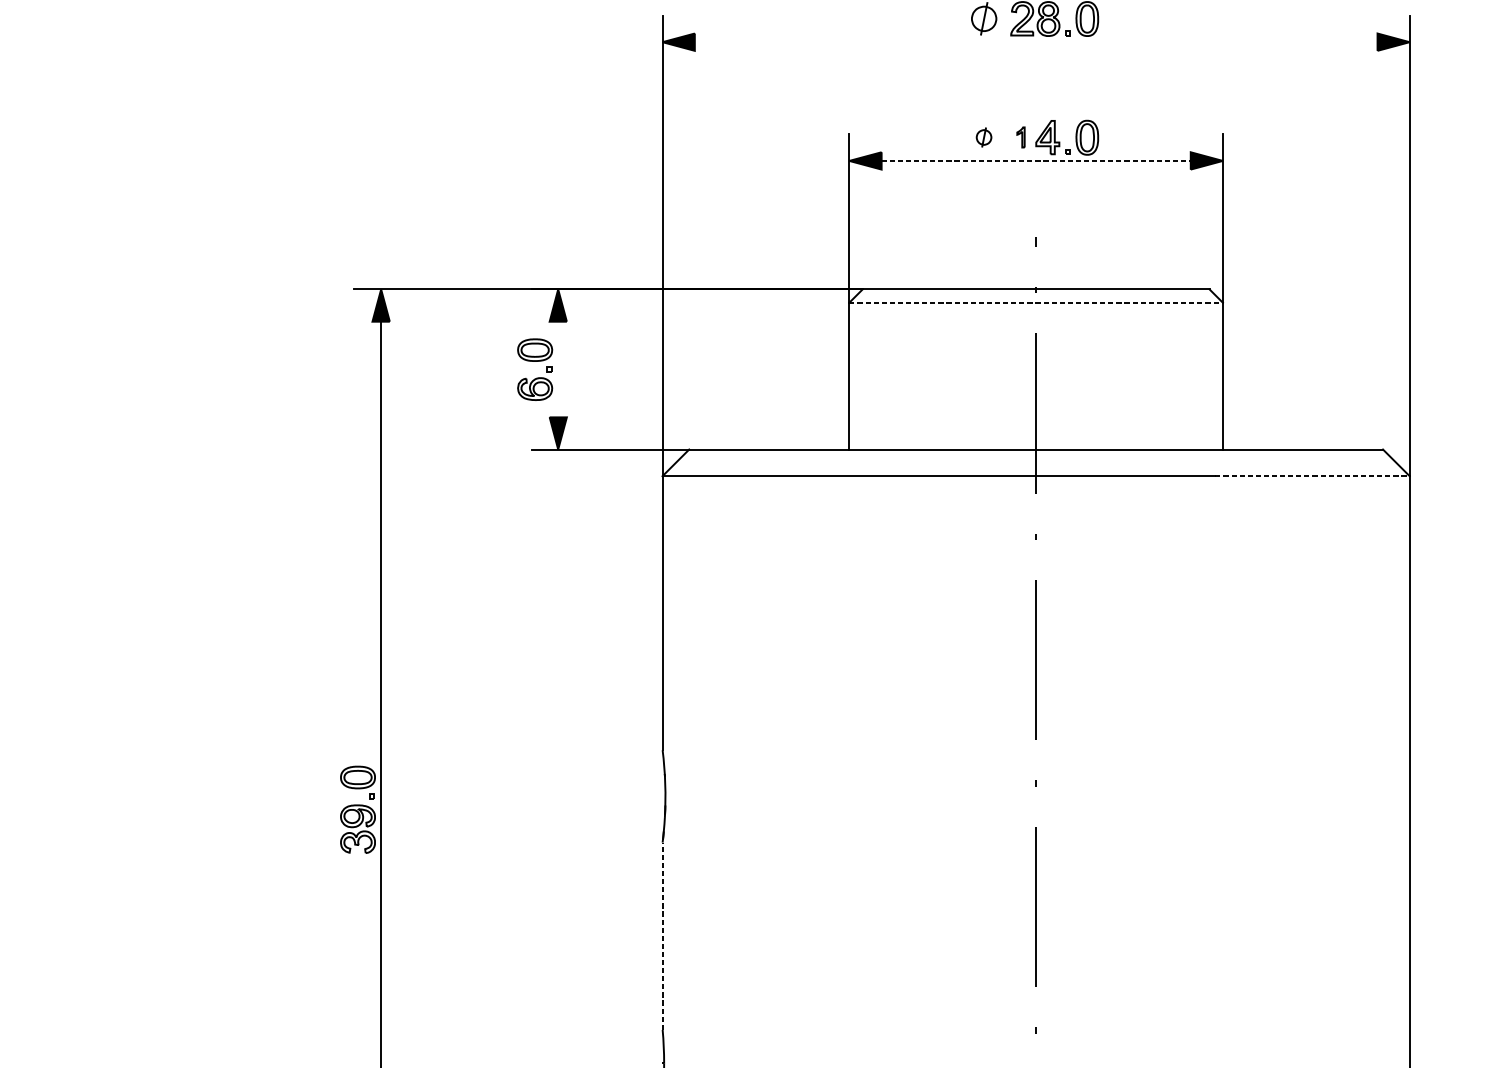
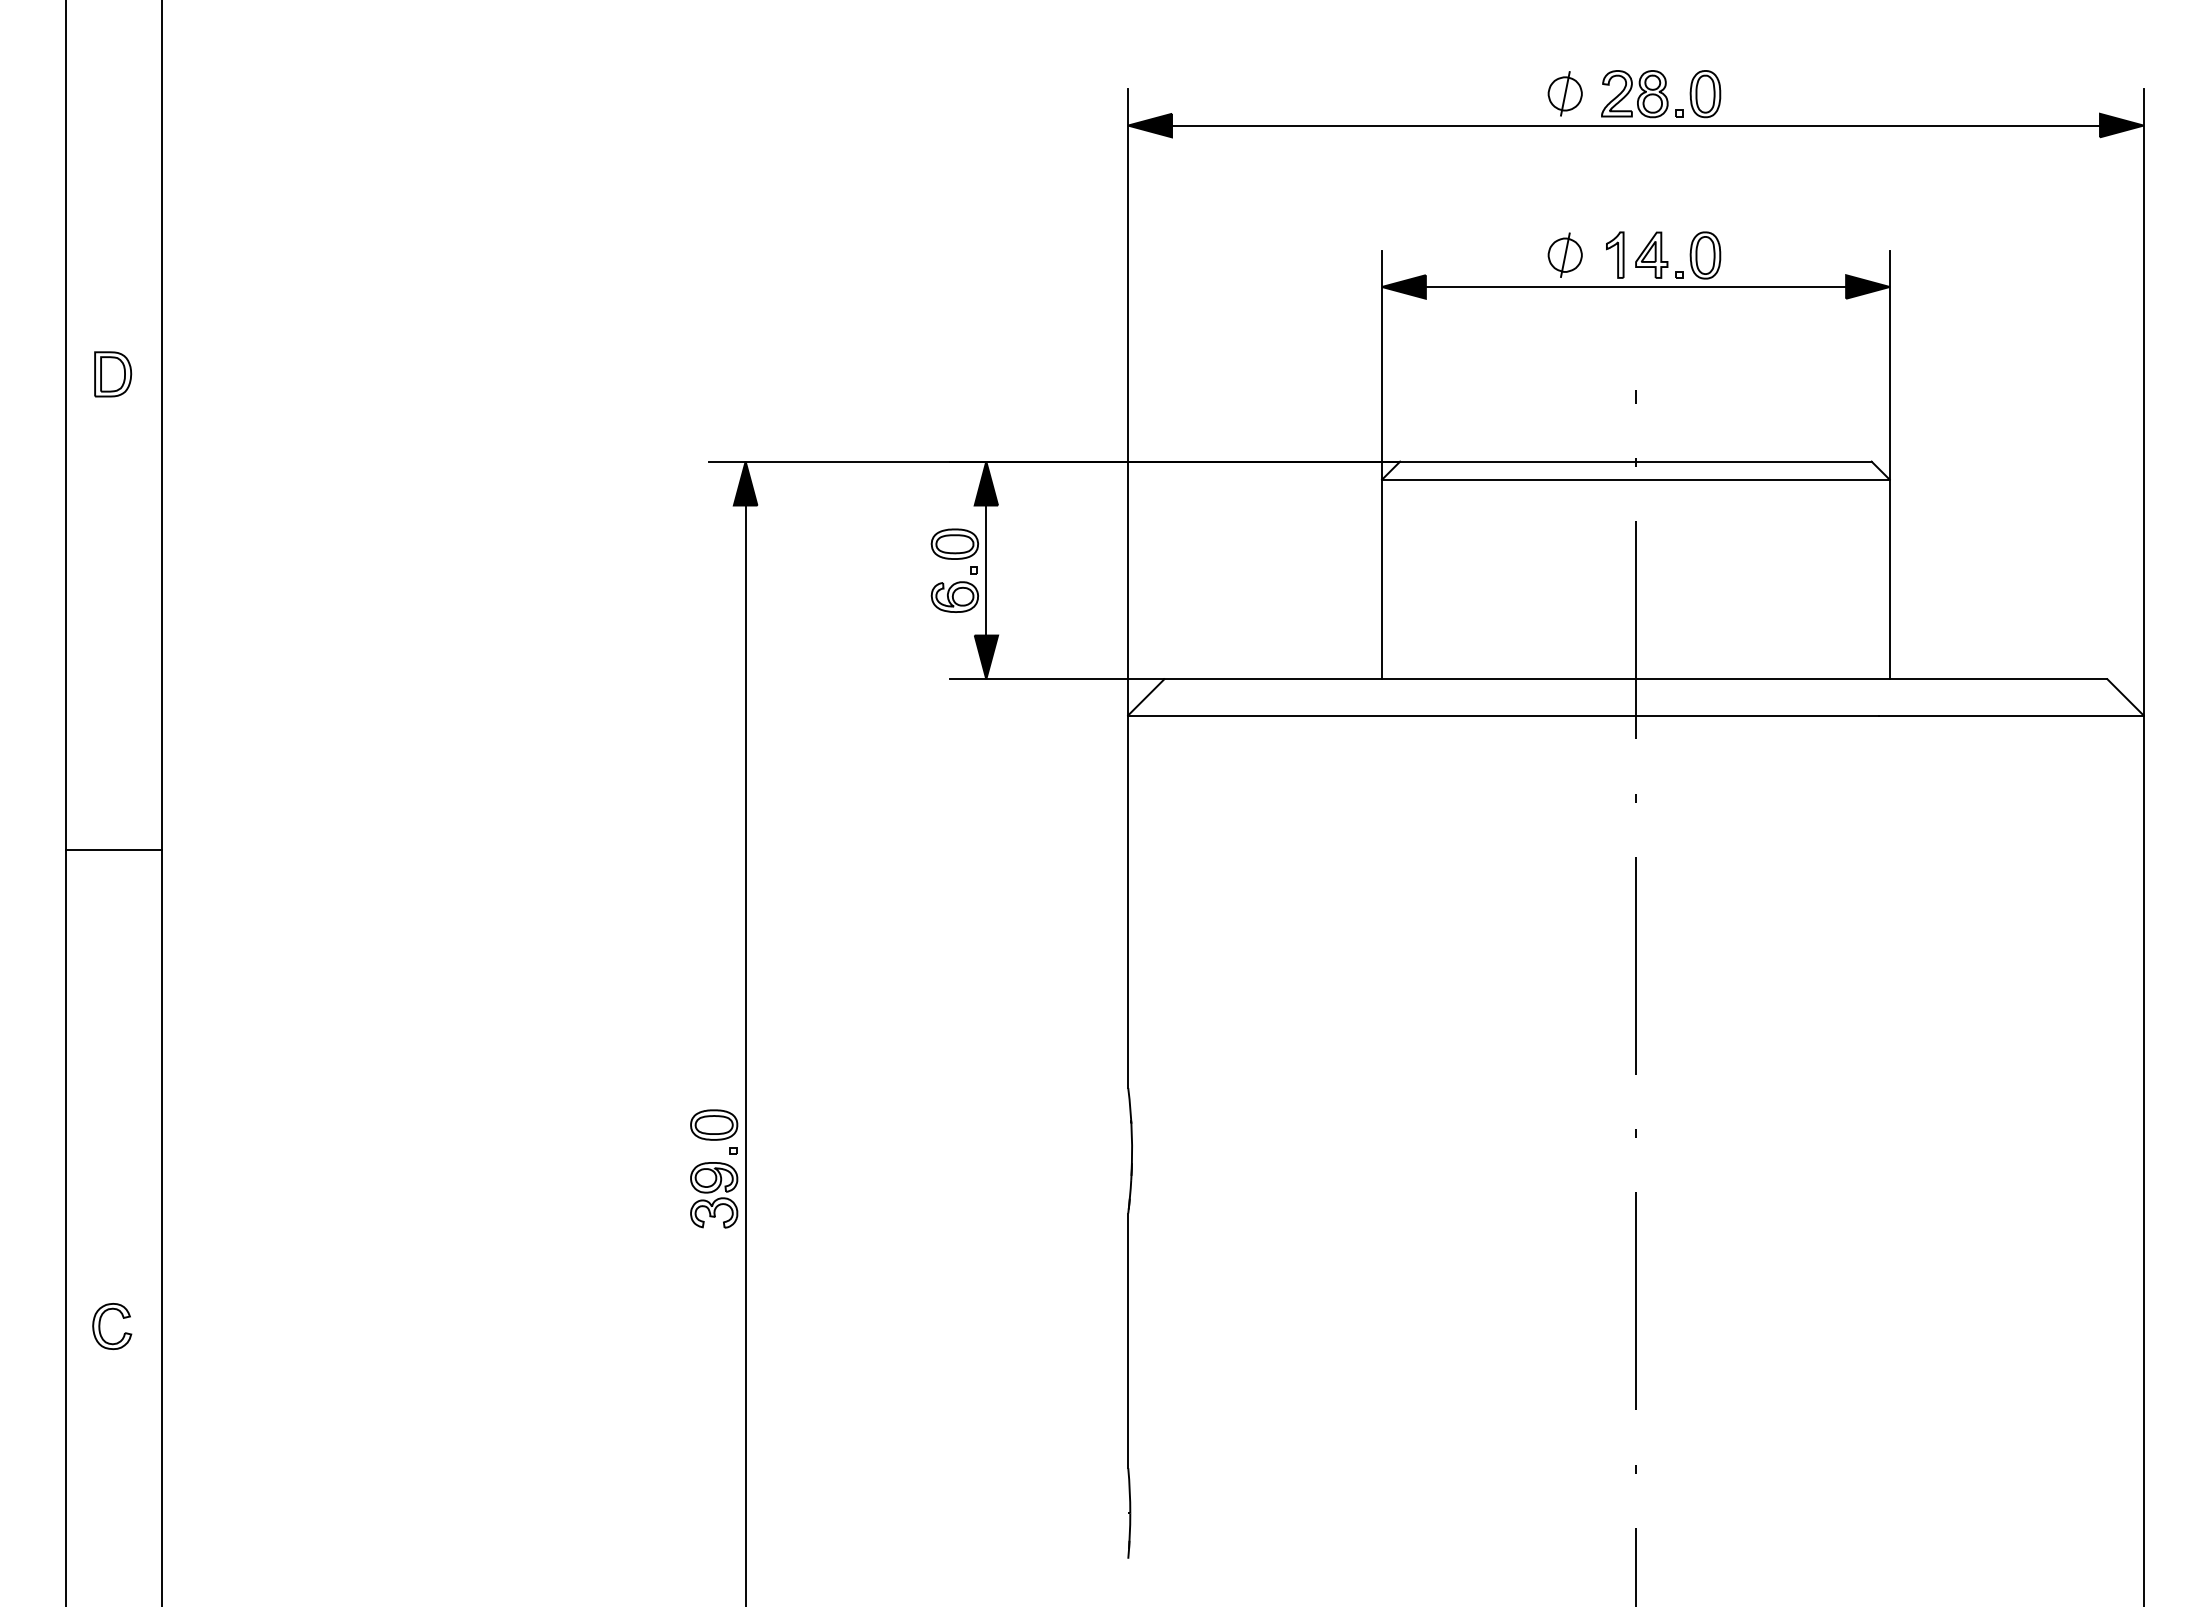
line: (1035, 42) -> (1635, 125), added
part: (983, 137) -> (1564, 254), size x1.67
part: (1021, 137) -> (1615, 254), size x1.67
line: (1036, 160) -> (1636, 286), dashed -> solid
line: (1035, 302) -> (1635, 479), dashed -> solid
line: (558, 369) -> (986, 570), added
line: (1313, 476) -> (2012, 715), dashed -> solid
line: (662, 936) -> (1128, 1340), dashed -> solid

